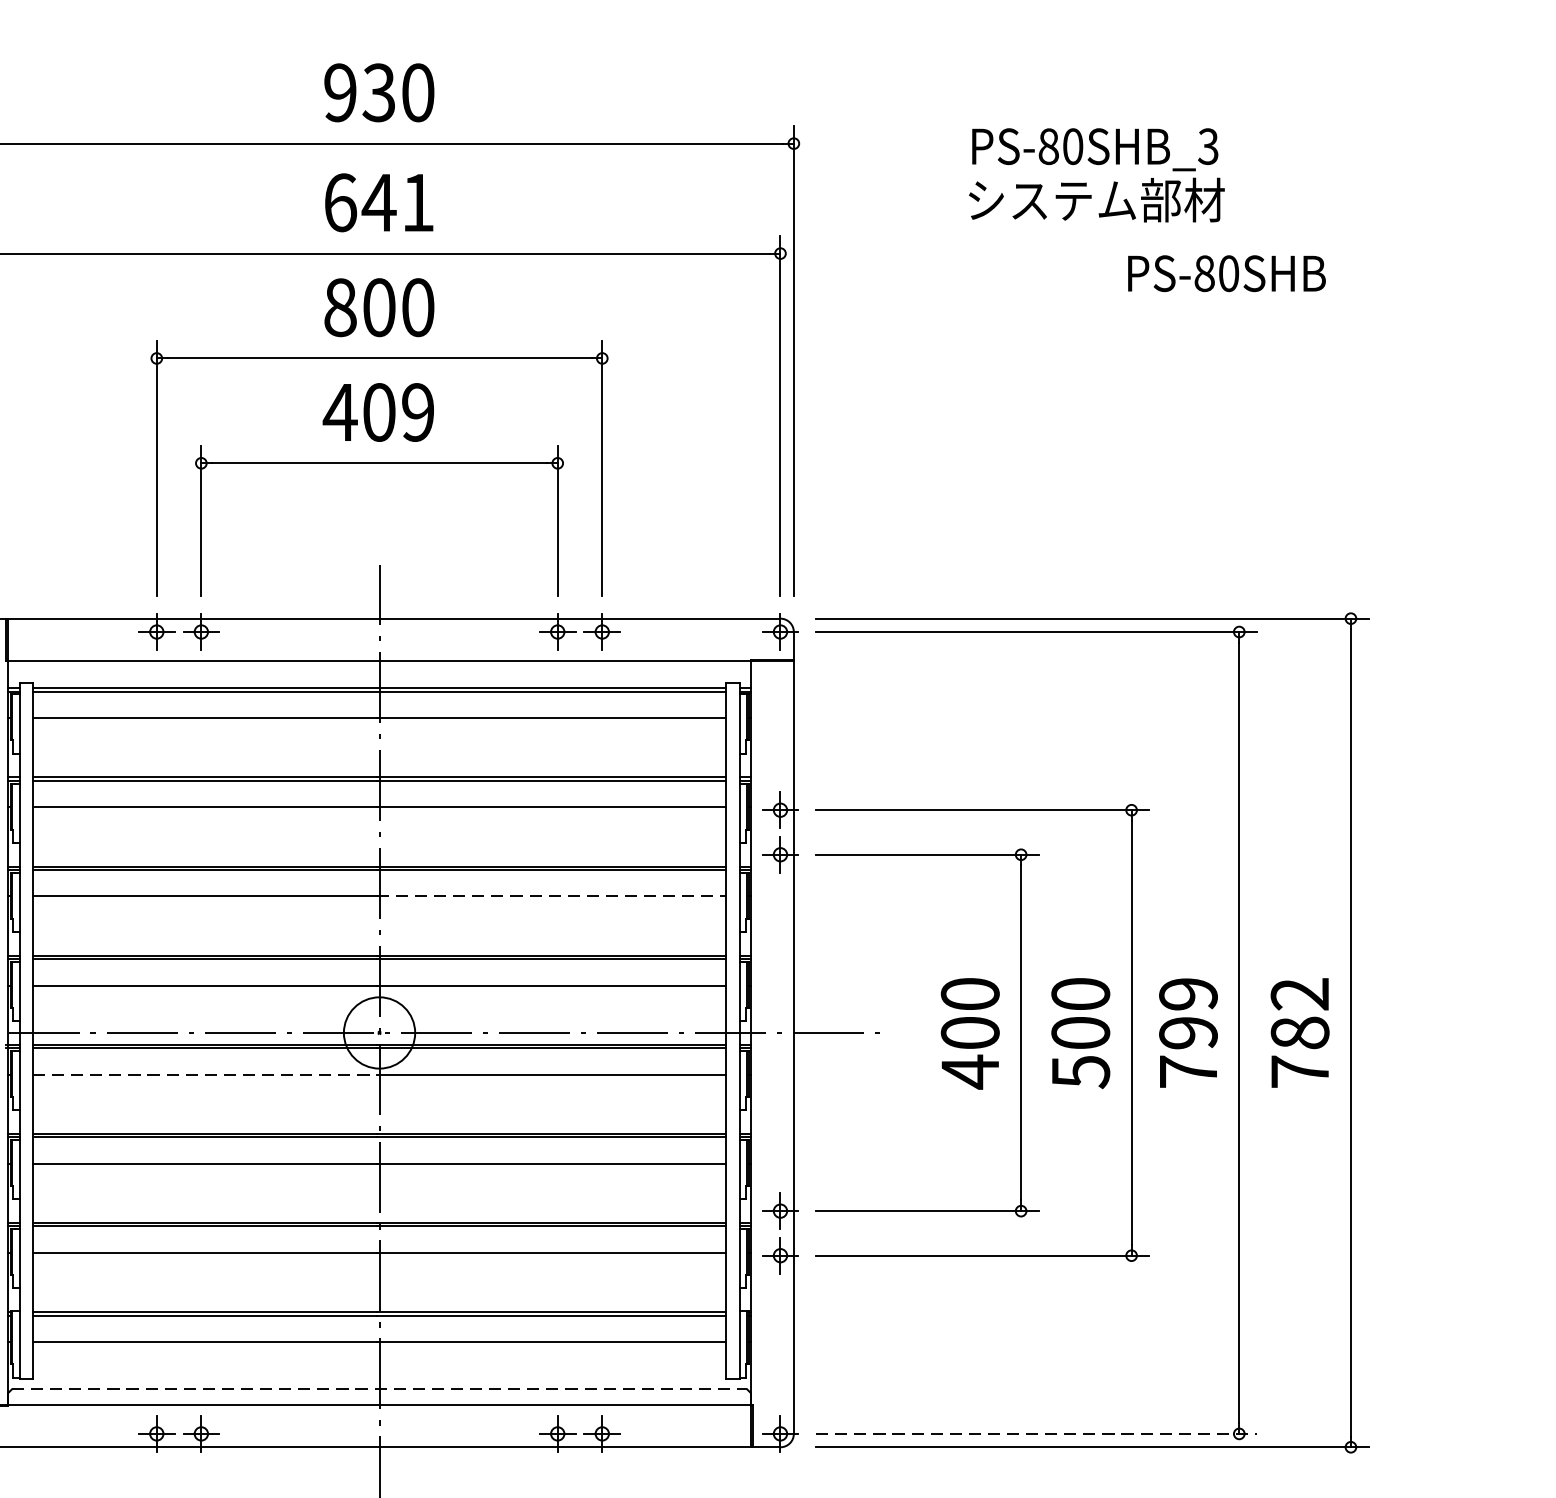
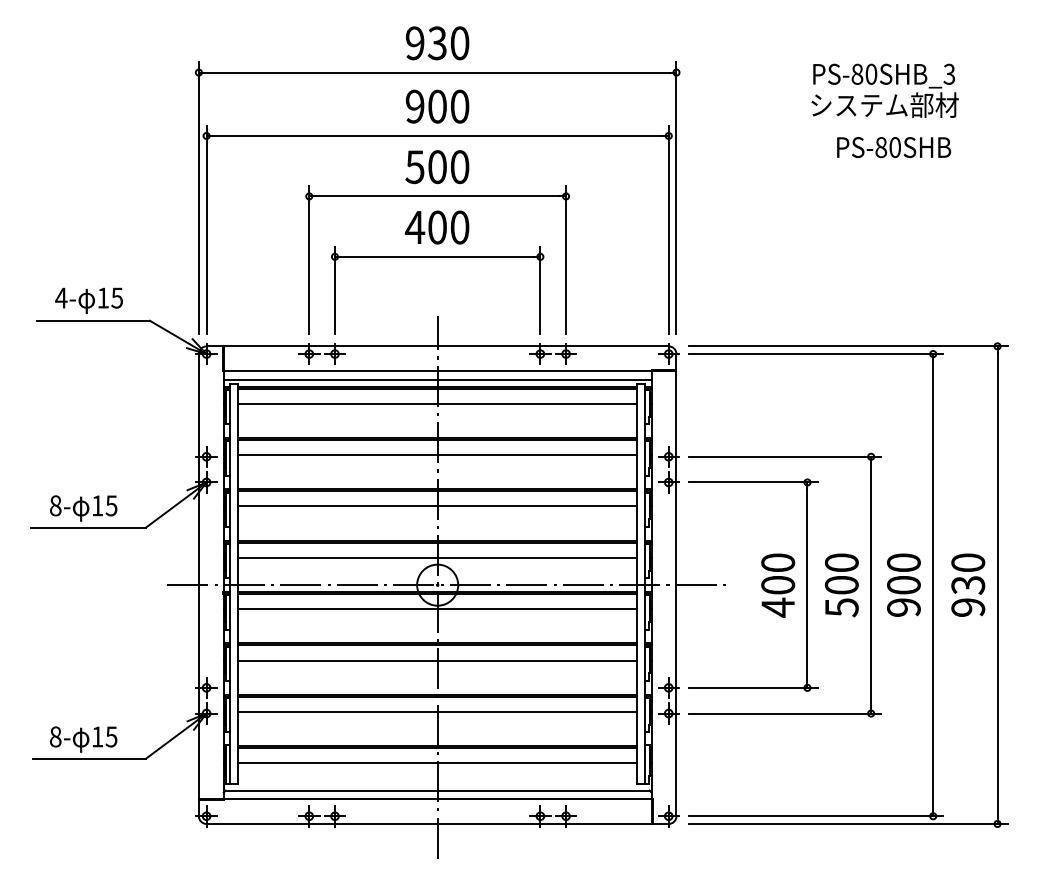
text: (1095, 174) -> (884, 90), moved
text: (379, 202) -> (437, 106), 641 -> 900
text: (1227, 273) -> (894, 147), moved
text: (339, 306) -> (414, 166), 800 -> 500
text: (417, 412) -> (459, 227), 409 -> 400
line: (379, 676) -> (437, 379), added
line: (551, 896) -> (536, 506), dashed -> solid
text: (1187, 1031) -> (903, 584), 799 -> 900
text: (1300, 1031) -> (968, 584), 782 -> 930
line: (205, 1075) -> (337, 609), dashed -> solid
line: (379, 1389) -> (437, 790), dashed -> solid
line: (1036, 1434) -> (816, 816), dashed -> solid

